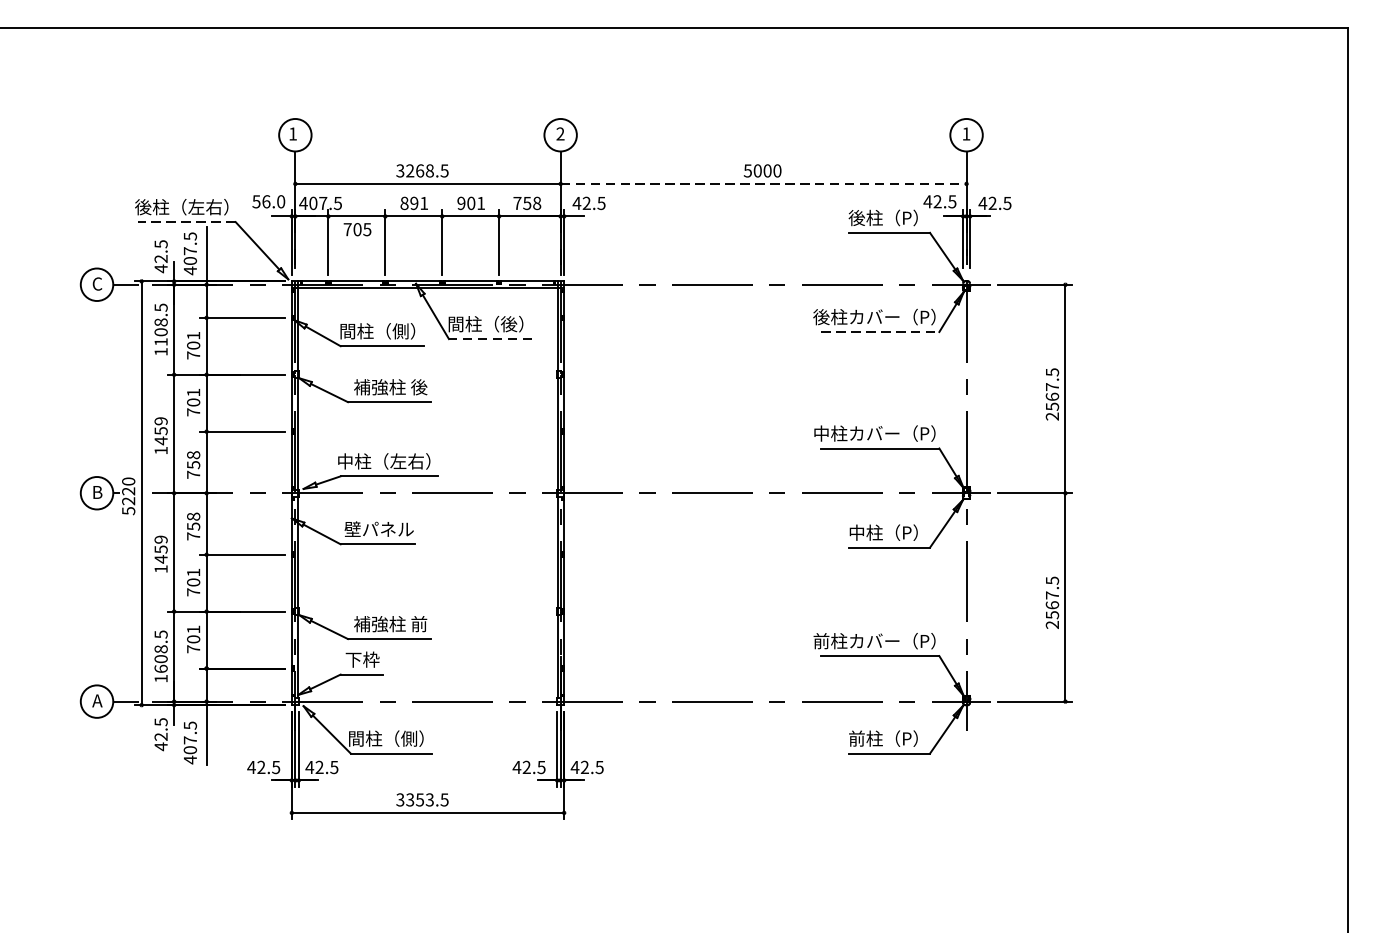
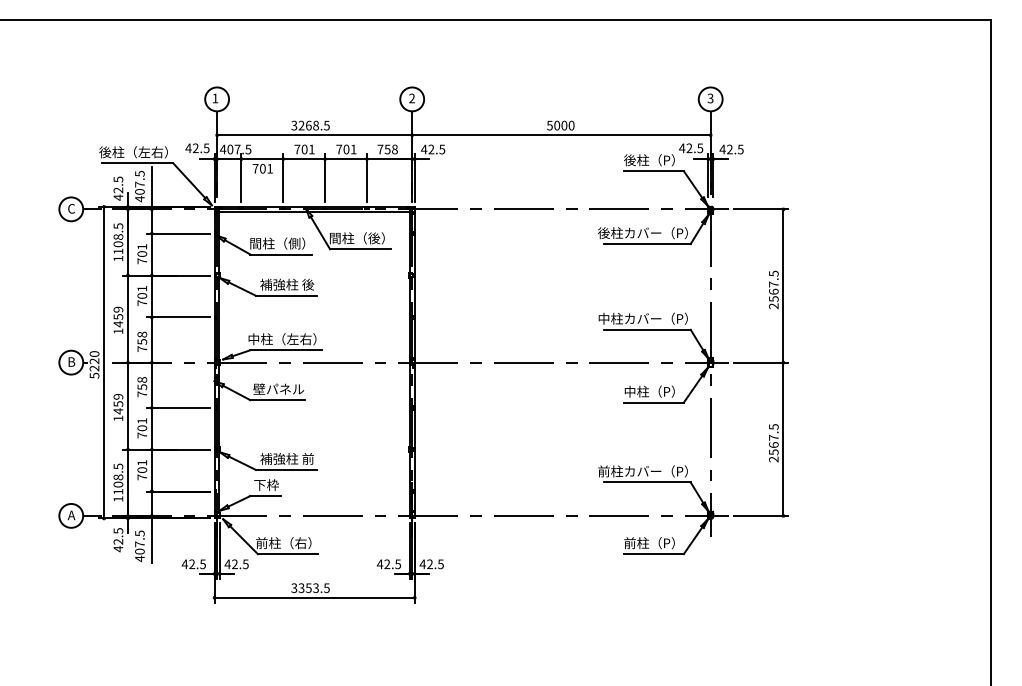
text: (966, 134) -> (710, 98), 1 -> 3
line: (763, 184) -> (561, 135), dashed -> solid
text: (268, 201) -> (197, 148), 56.0 -> 42.5
text: (408, 203) -> (300, 149), 891 -> 701
text: (461, 203) -> (339, 149), 901 -> 701
line: (187, 222) -> (137, 163), dashed -> solid
text: (366, 229) -> (269, 168), 705 -> 701
line: (880, 332) -> (647, 244), dashed -> solid
line: (490, 339) -> (360, 249), dashed -> solid
text: (161, 668) -> (118, 491), 1608.5 -> 1108.5
text: (382, 739) -> (281, 543), 間柱（側） -> 前柱（右）

